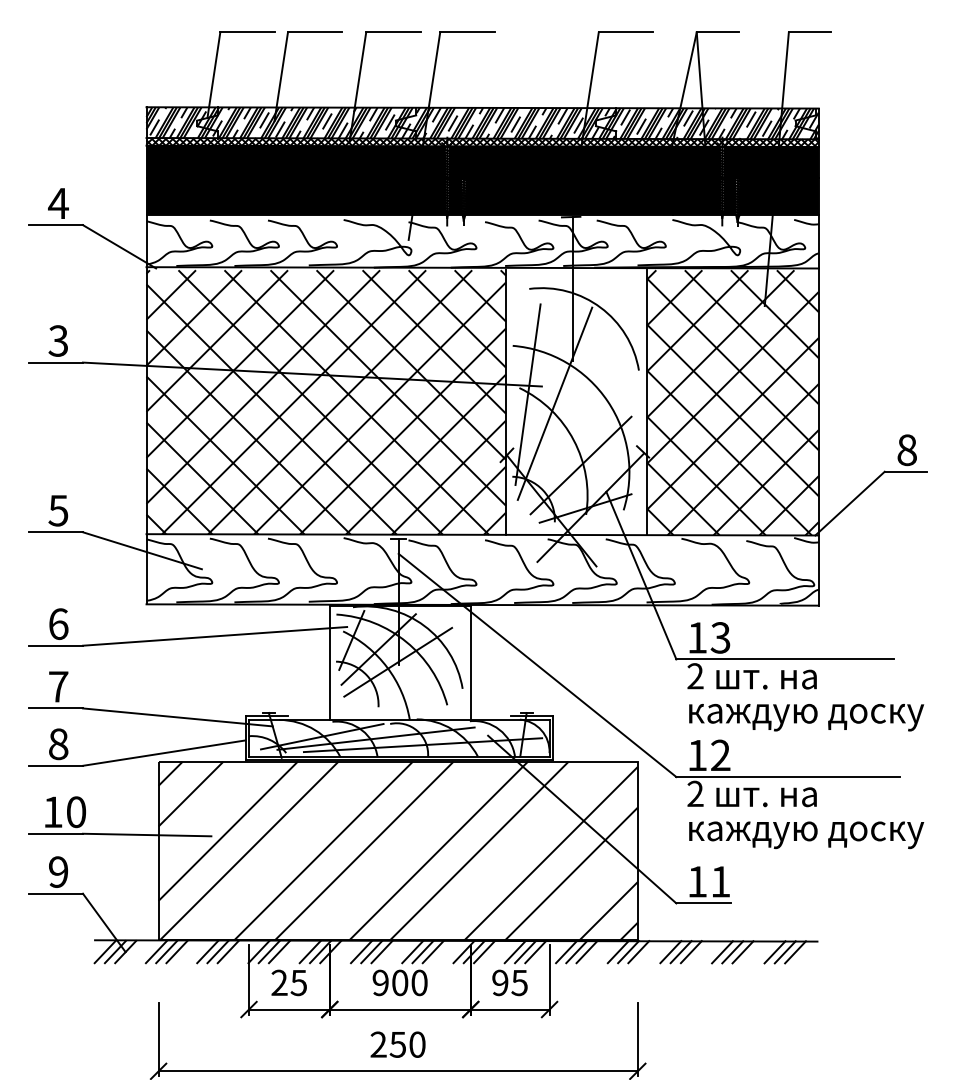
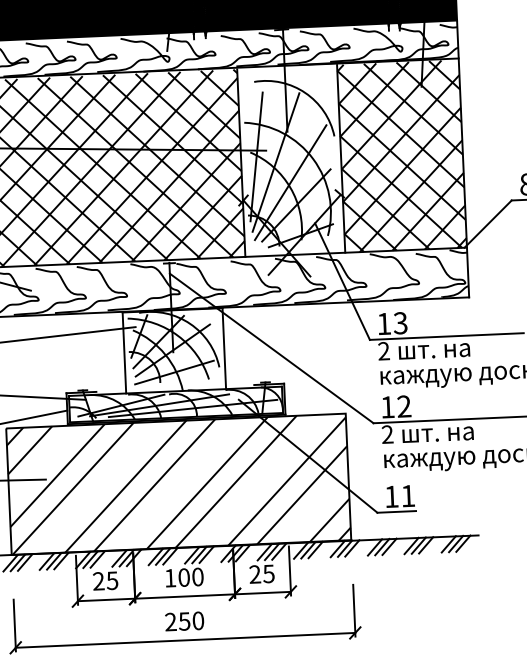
line: (574, 432) -> (290, 182), added
line: (398, 693) -> (174, 372), added
text: (380, 982) -> (170, 577), 900 -> 100
text: (500, 983) -> (255, 574), 95 -> 25

